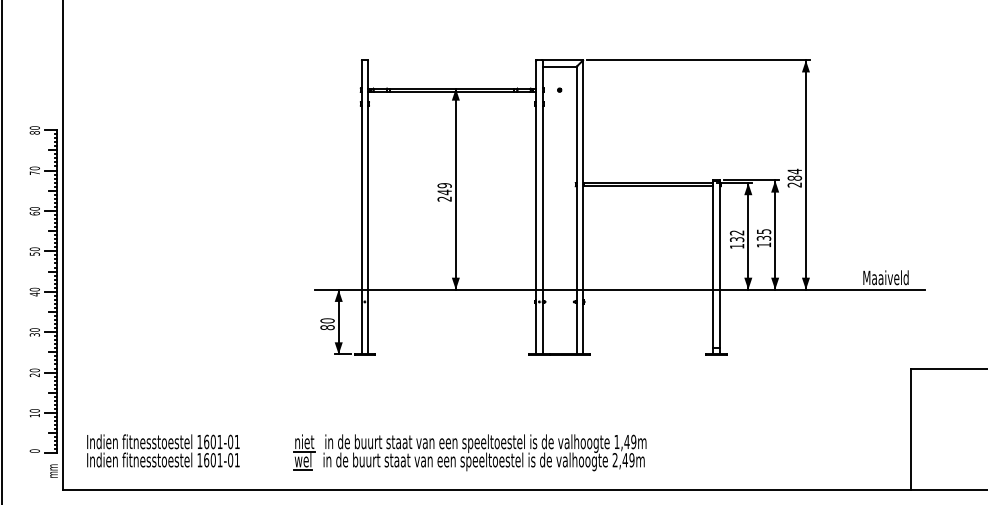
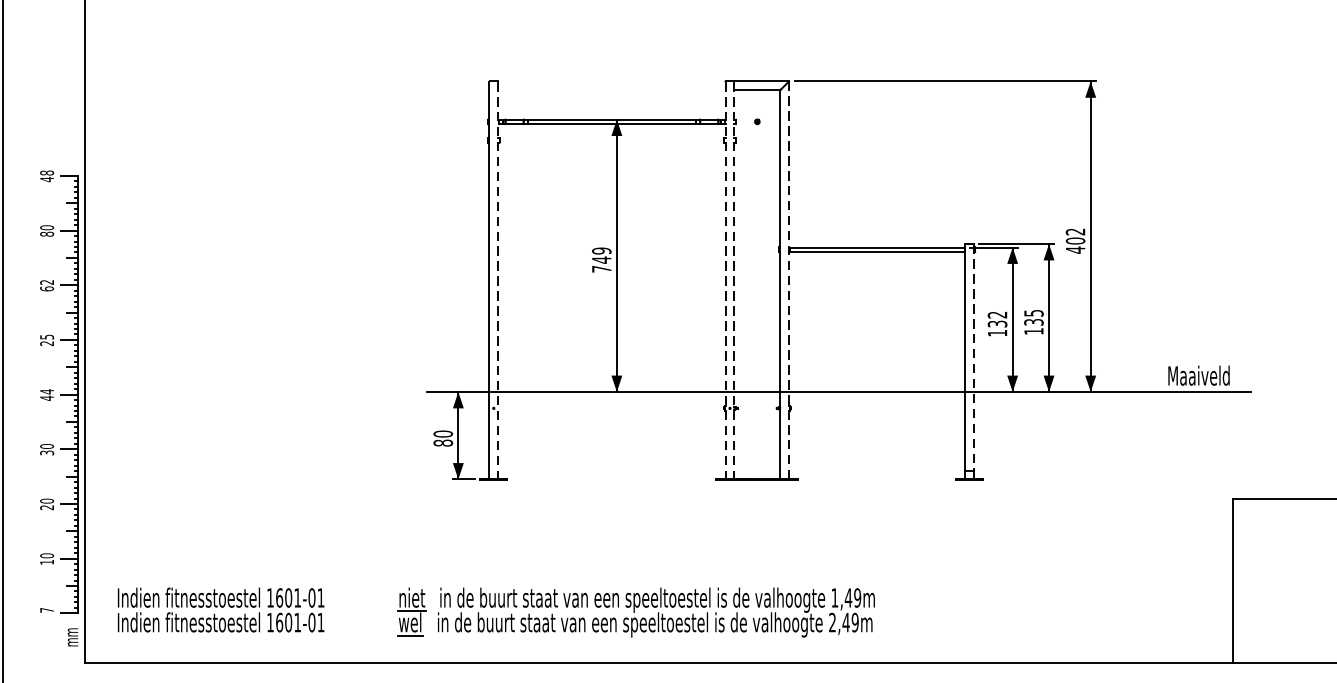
text: (34, 130) -> (46, 176), 80 -> 48
text: (34, 173) -> (46, 234), 70 -> 80
text: (794, 177) -> (1075, 239), 284 -> 402
text: (444, 198) -> (601, 268), 249 -> 749
line: (368, 207) -> (498, 280), solid -> dashed
line: (536, 207) -> (726, 280), solid -> dashed
line: (542, 207) -> (734, 280), solid -> dashed
line: (583, 207) -> (789, 280), solid -> dashed
text: (34, 208) -> (46, 281), 60 -> 62
text: (34, 251) -> (46, 340), 50 -> 25
line: (719, 264) -> (973, 357), solid -> dashed
text: (34, 289) -> (46, 391), 40 -> 44
text: (34, 450) -> (46, 609), 0 -> 7

